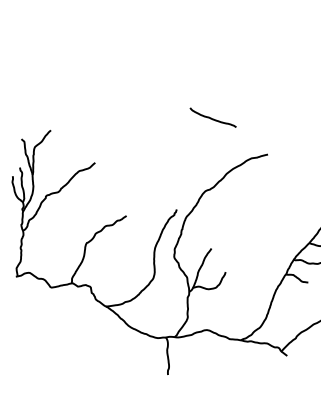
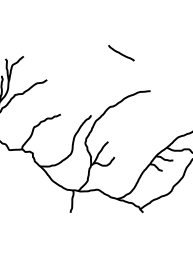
line: (213, 118) -> (121, 53), moved

